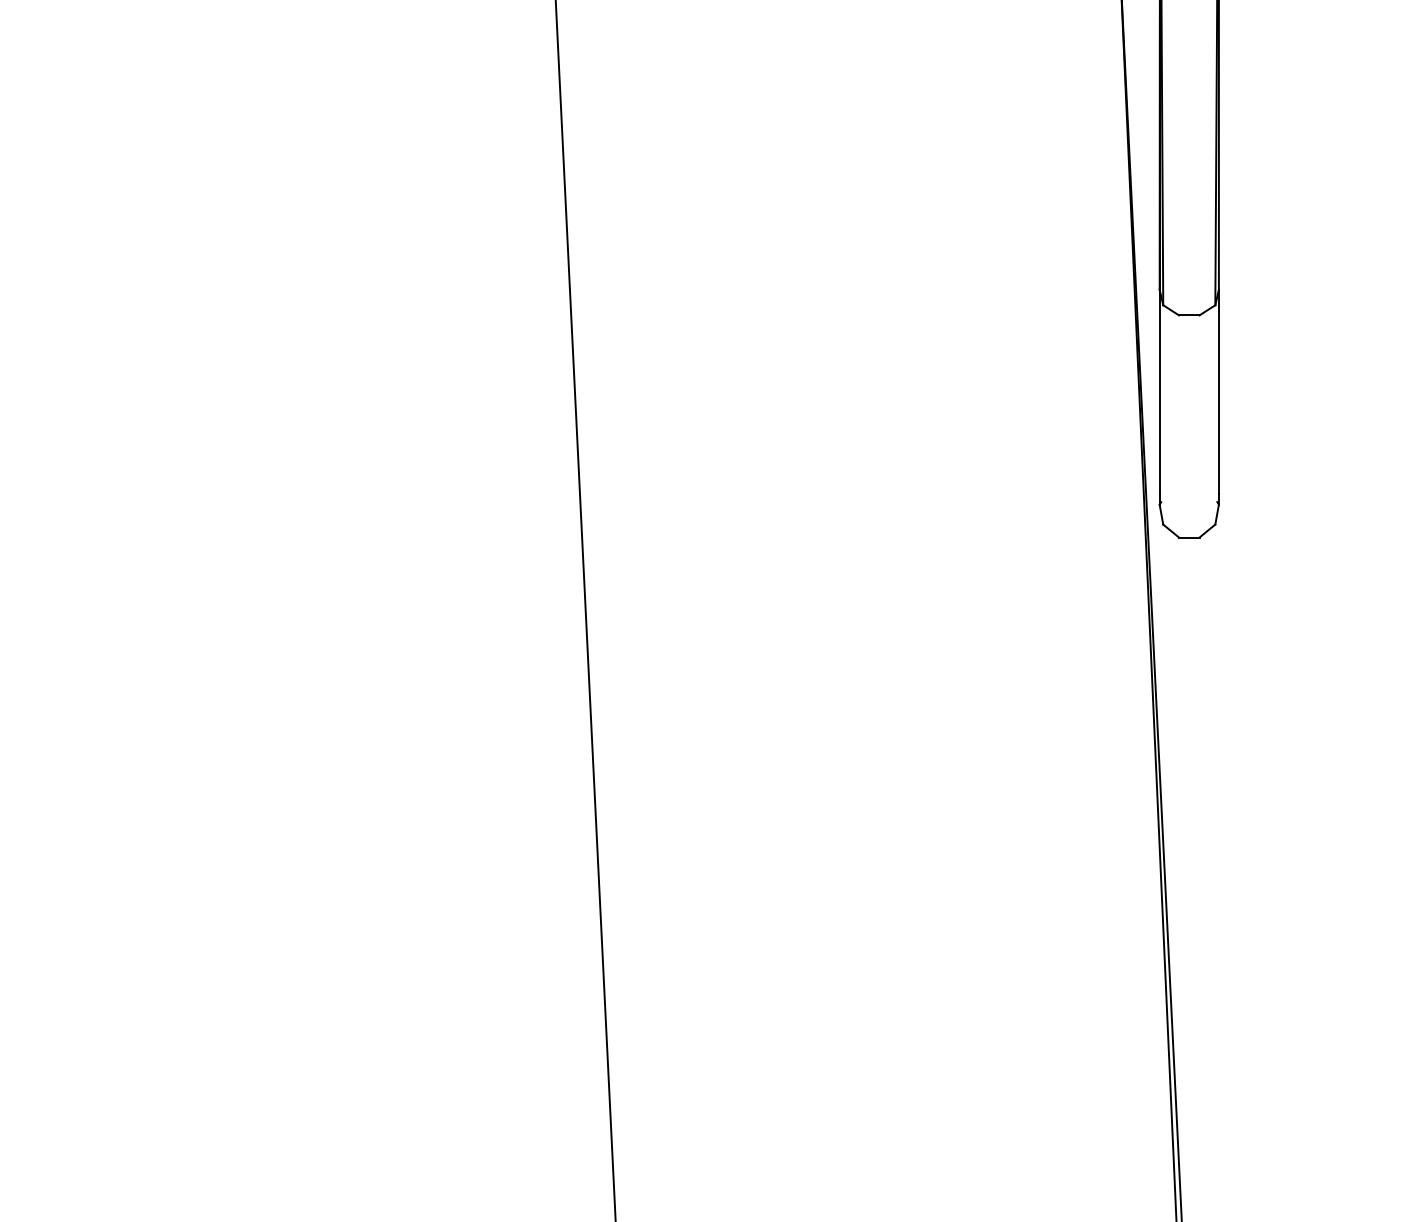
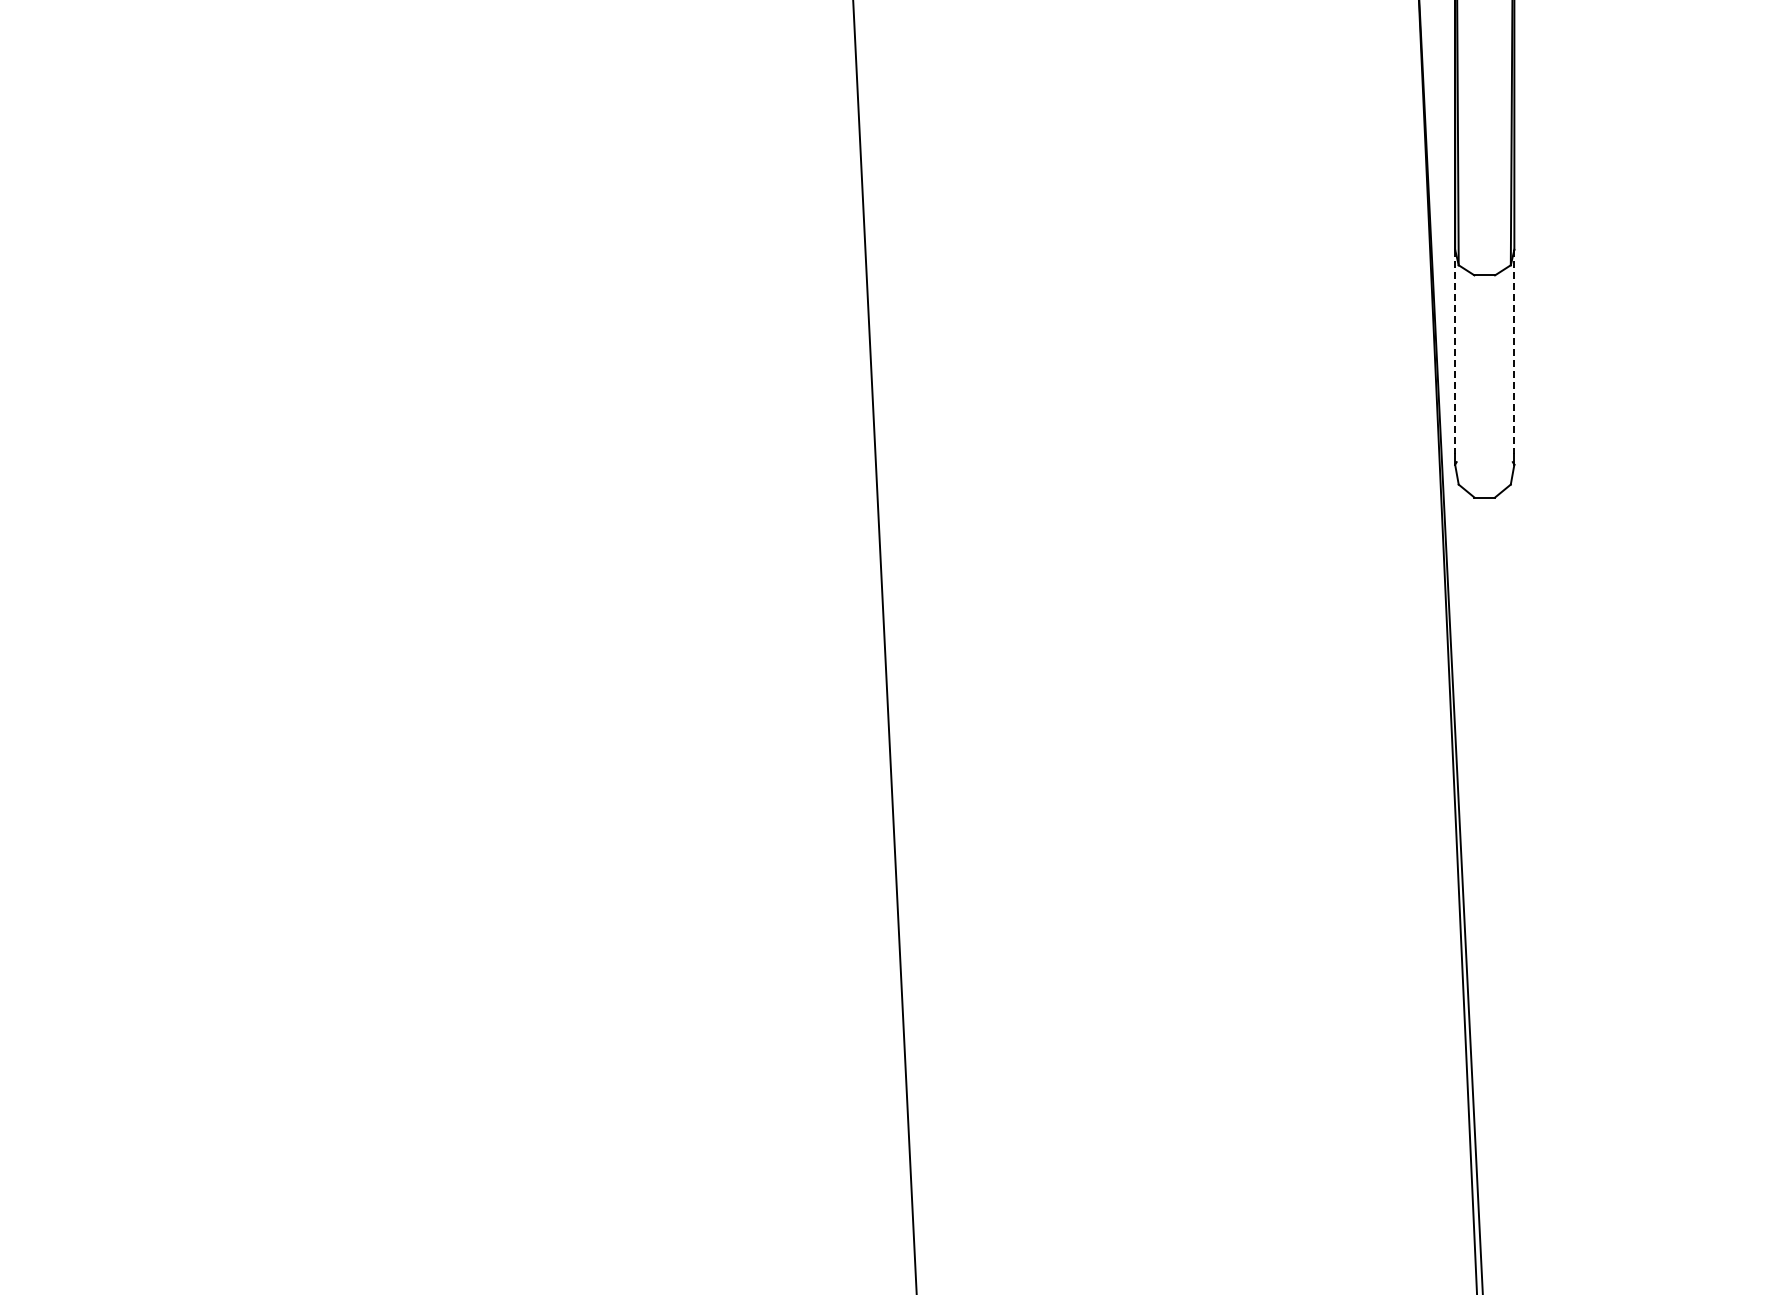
line: (1160, 391) -> (1455, 351), solid -> dashed
line: (1219, 391) -> (1514, 351), solid -> dashed

